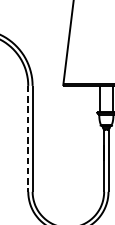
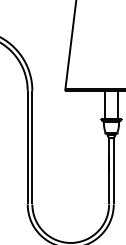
line: (28, 138) -> (27, 147), dashed -> solid

